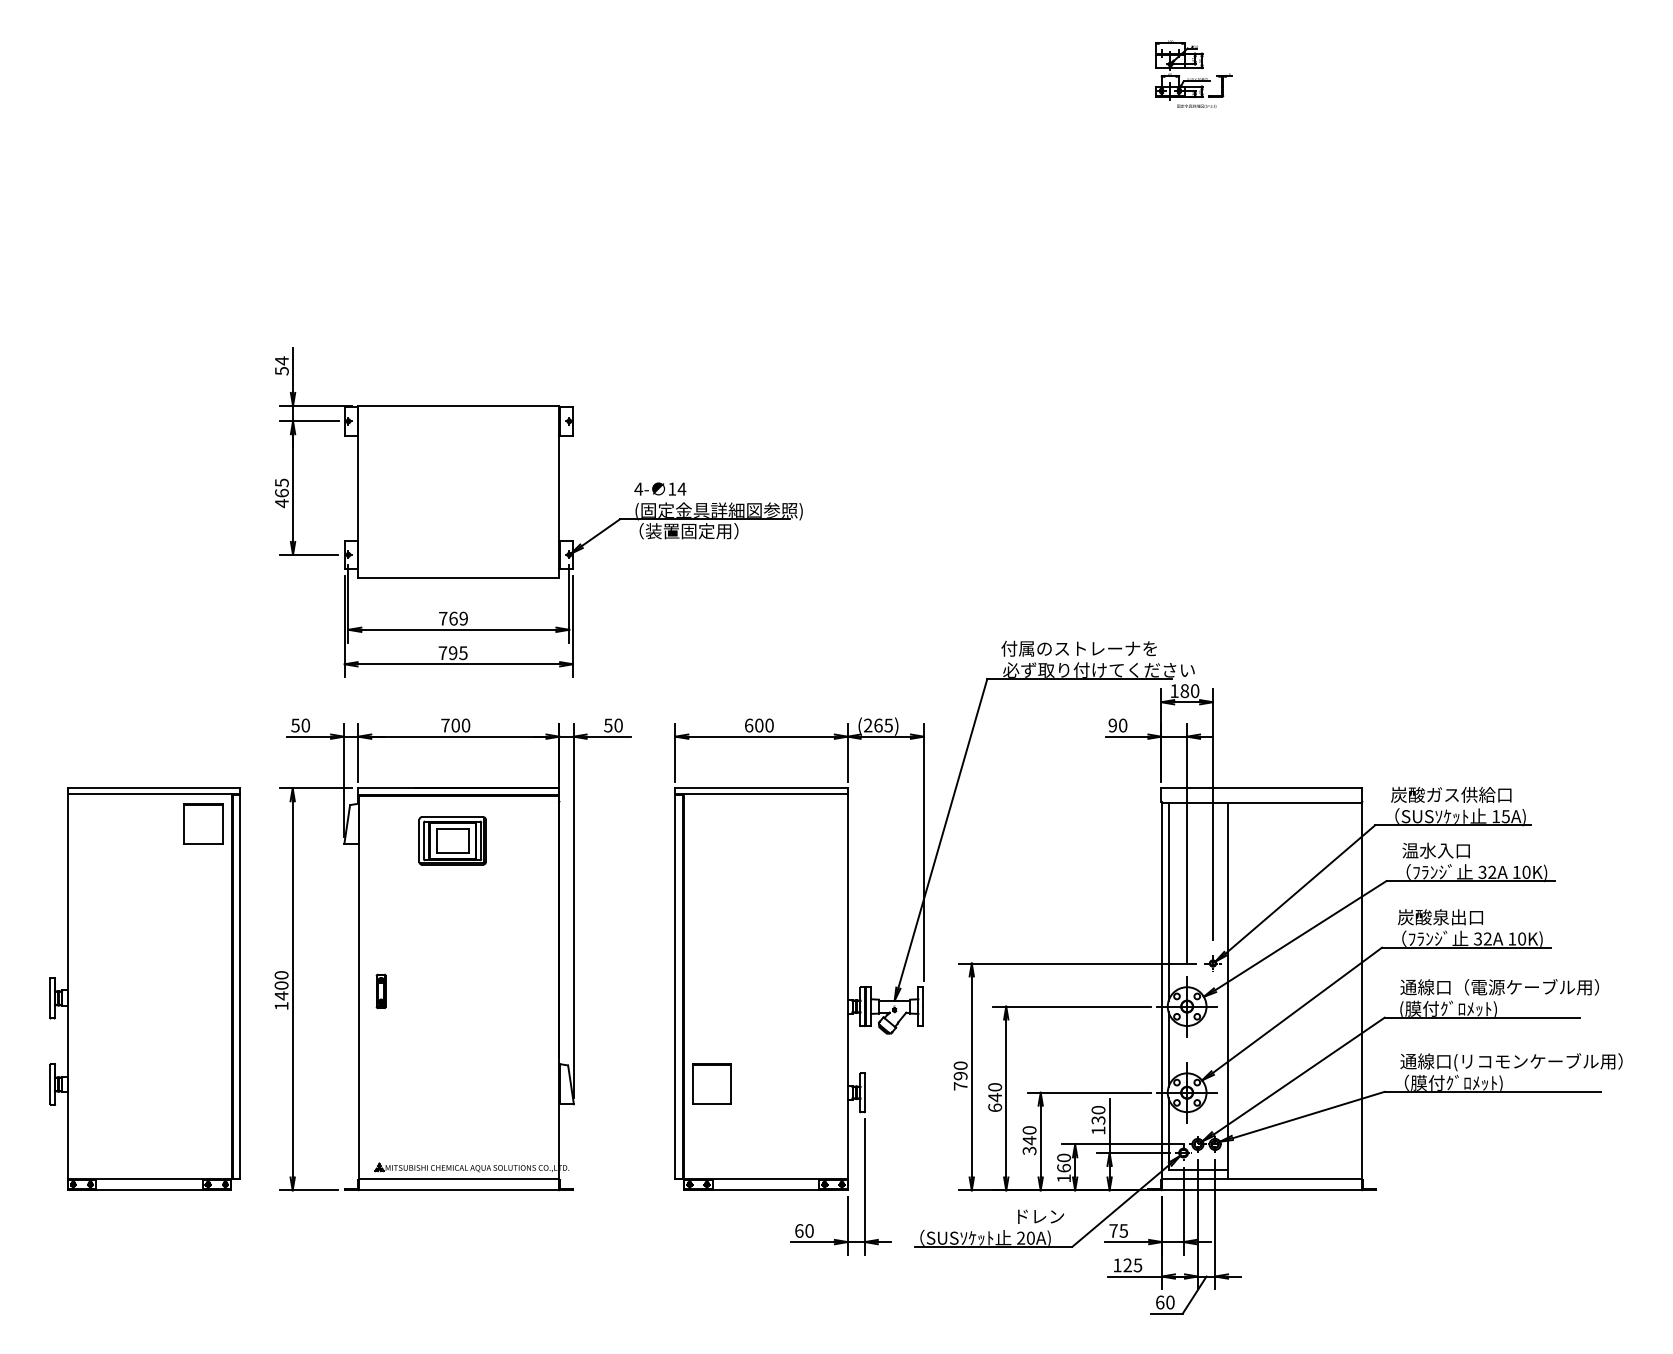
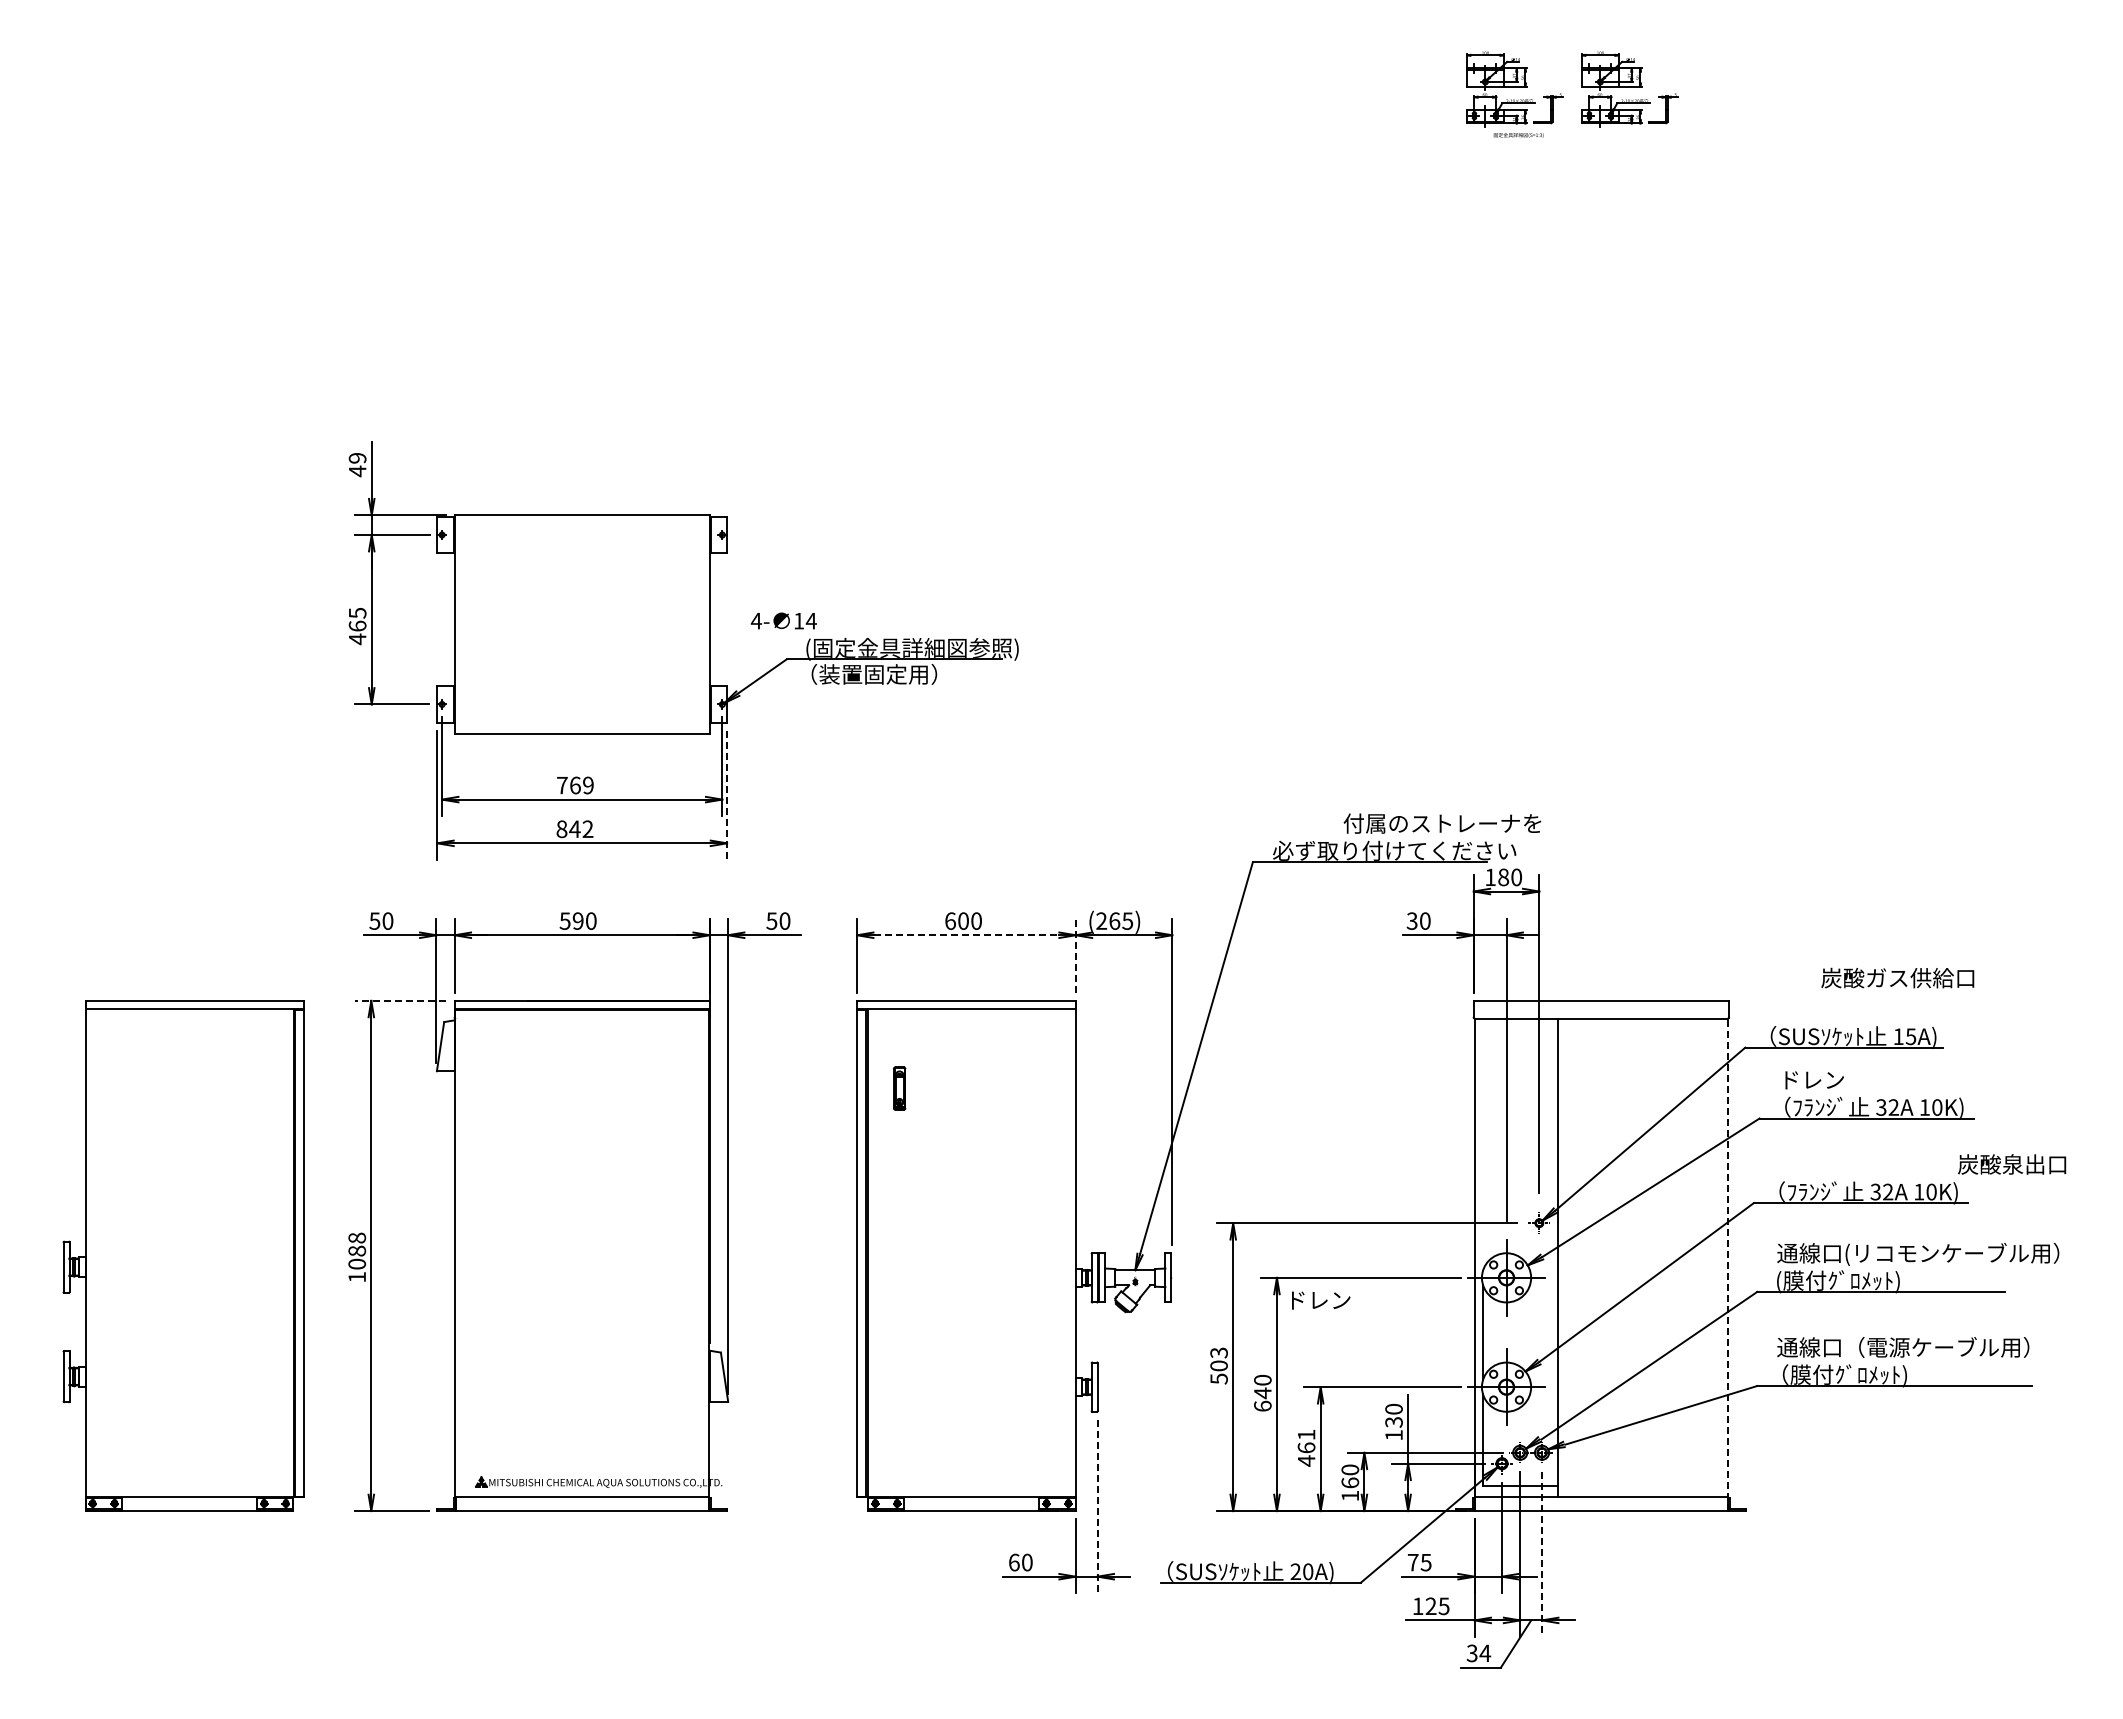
part: (1284, 70) -> (1629, 89), added
text: (281, 365) -> (357, 464), 54 -> 49
text: (660, 488) -> (783, 620), moved
line: (573, 626) -> (727, 795), solid -> dashed
text: (1079, 648) -> (1442, 823), moved
text: (452, 653) -> (574, 829), 795 -> 842
text: (450, 725) -> (571, 920), 700 -> 590
text: (1112, 725) -> (1411, 920), 90 -> 30
line: (761, 736) -> (966, 935), solid -> dashed
line: (847, 752) -> (1075, 955), solid -> dashed
line: (315, 788) -> (400, 1000), solid -> dashed
text: (1451, 794) -> (1897, 977), moved
part: (203, 823) -> (257, 1045), removed
part: (452, 840) -> (574, 1067), removed
text: (1436, 850) -> (1822, 1079), 温水入口 -> ドレン
line: (1168, 901) -> (1483, 1144), removed
text: (1440, 917) -> (2012, 1164), moved
text: (281, 985) -> (357, 1251), 1400 -> 1088
text: (1538, 987) -> (1952, 1253), 通線口（電源ケーブル用） -> 通線口(リコモンケーブル用）
part: (381, 991) -> (899, 1088), moved
line: (1361, 996) -> (1727, 1264), solid -> dashed
text: (1538, 1062) -> (1952, 1348), 通線口(リコモンケーブル用） -> 通線口（電源ケーブル用）
text: (960, 1075) -> (1218, 1365), 790 -> 503
part: (712, 1084) -> (903, 1376), removed
text: (1029, 1140) -> (1306, 1447), 340 -> 461
line: (864, 1186) -> (1097, 1506), solid -> dashed
text: (1041, 1216) -> (1321, 1300), moved
line: (1215, 1224) -> (1542, 1554), solid -> dashed
text: (1165, 1302) -> (1478, 1653), 60 -> 34

